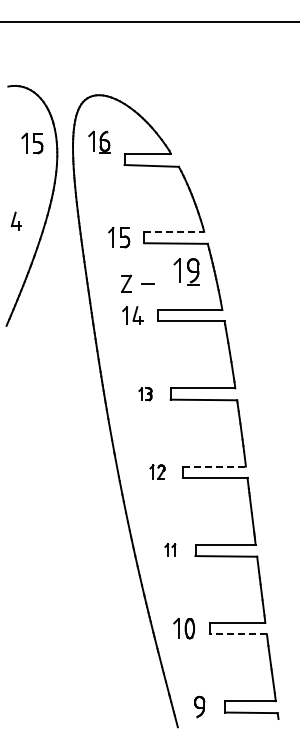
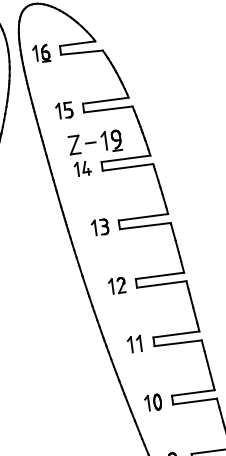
part: (99, 141) -> (41, 52), moved
line: (174, 231) -> (105, 100), dashed -> solid
part: (186, 271) -> (111, 140), moved
part: (126, 283) -> (74, 144), size x1.43
part: (145, 394) -> (100, 227), size x1.67
line: (214, 466) -> (160, 275), dashed -> solid
part: (157, 471) -> (117, 285), size x1.43
part: (170, 549) -> (134, 343), size x1.67
line: (238, 634) -> (195, 401), dashed -> solid

